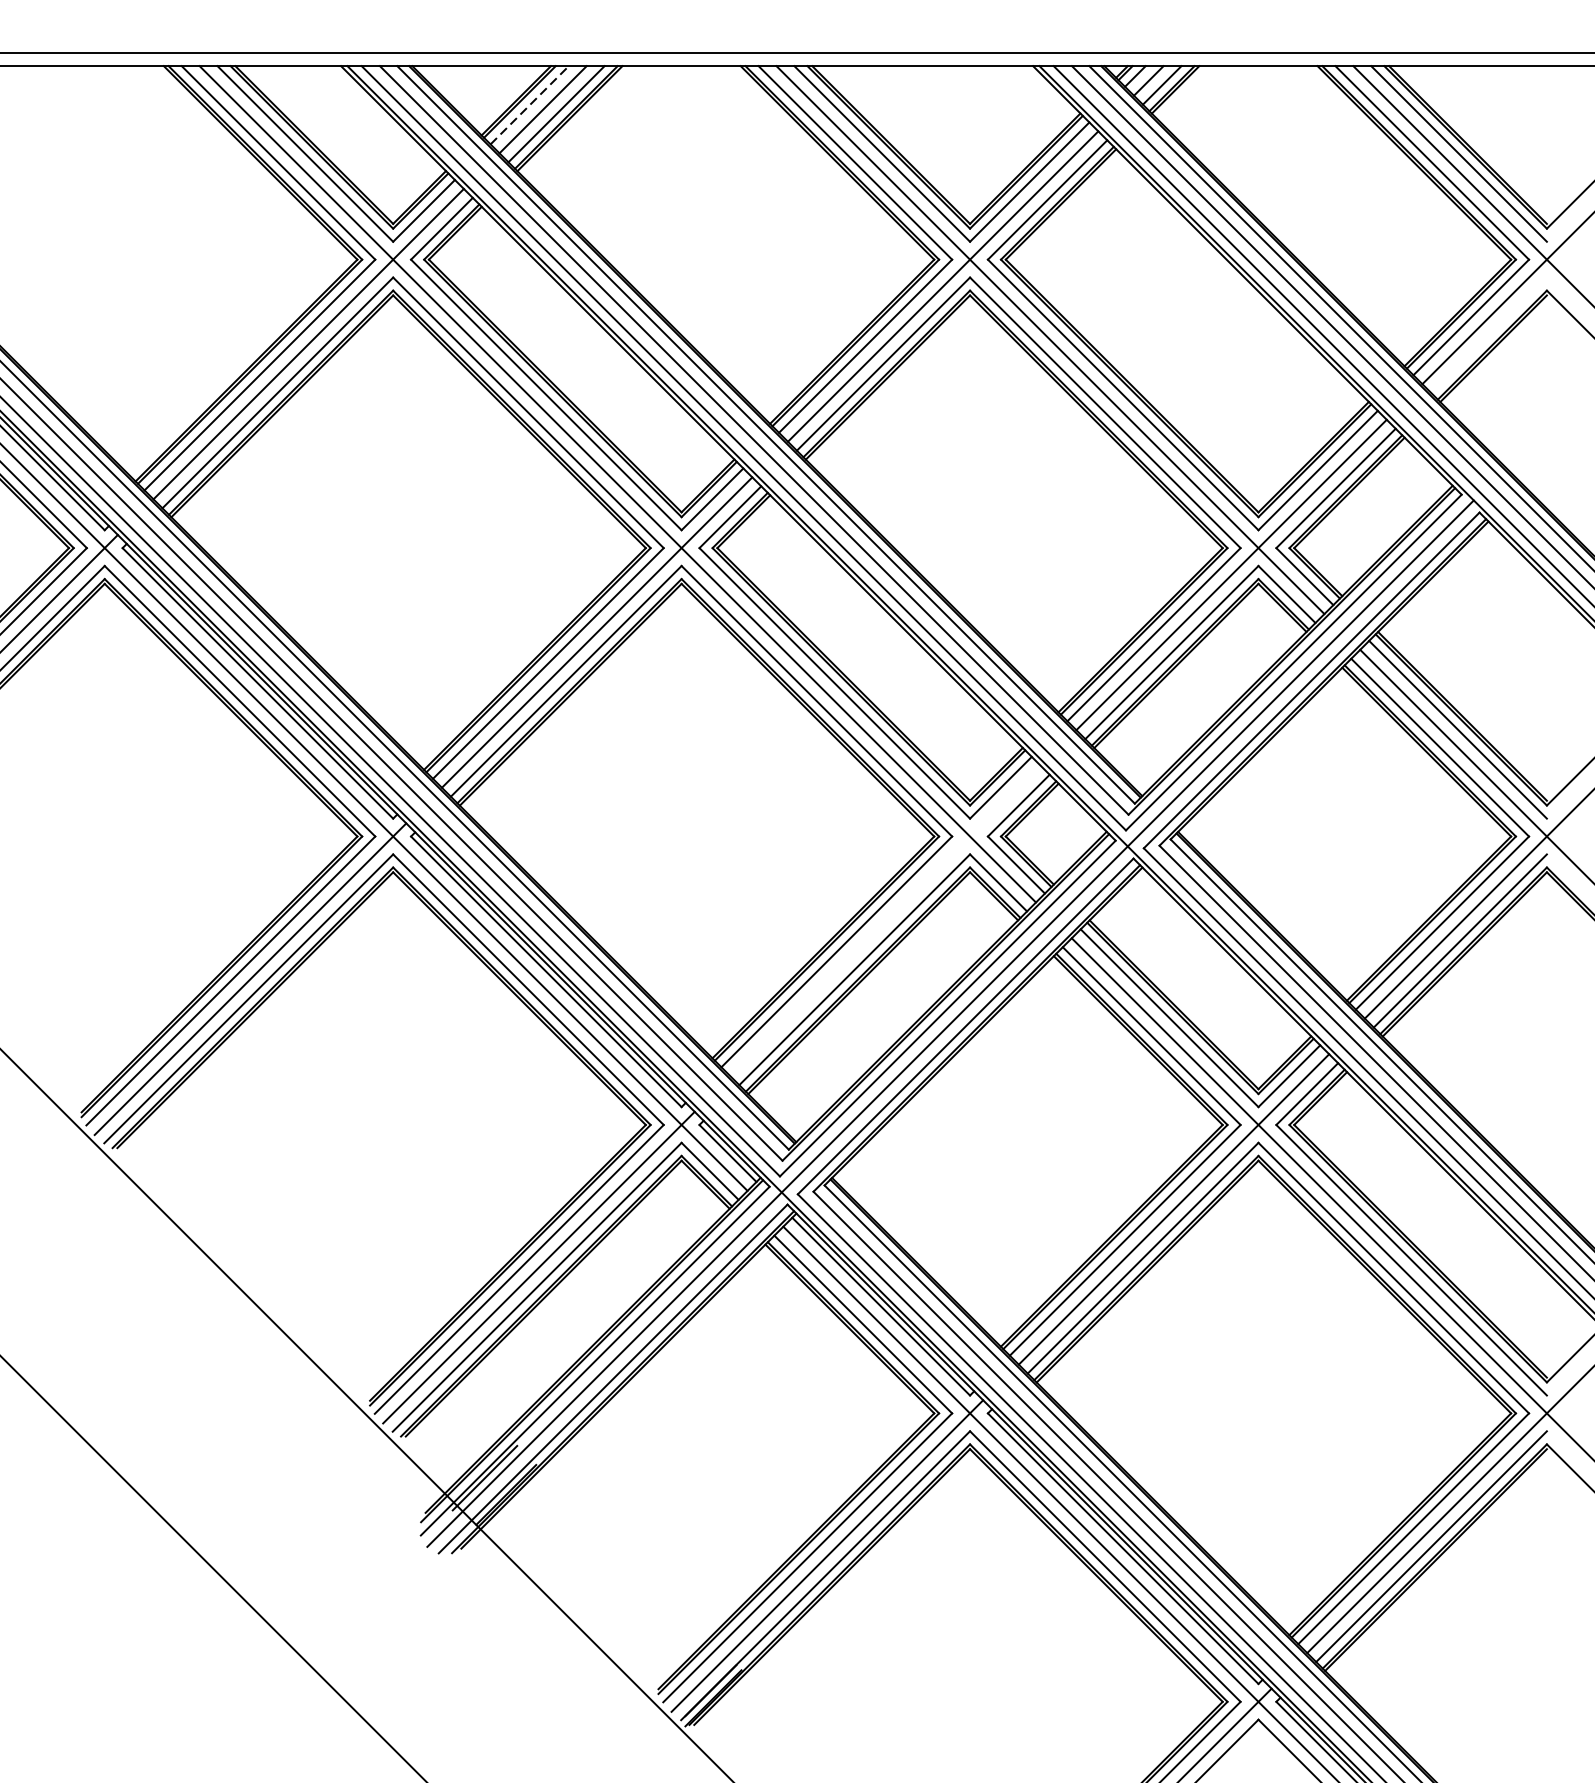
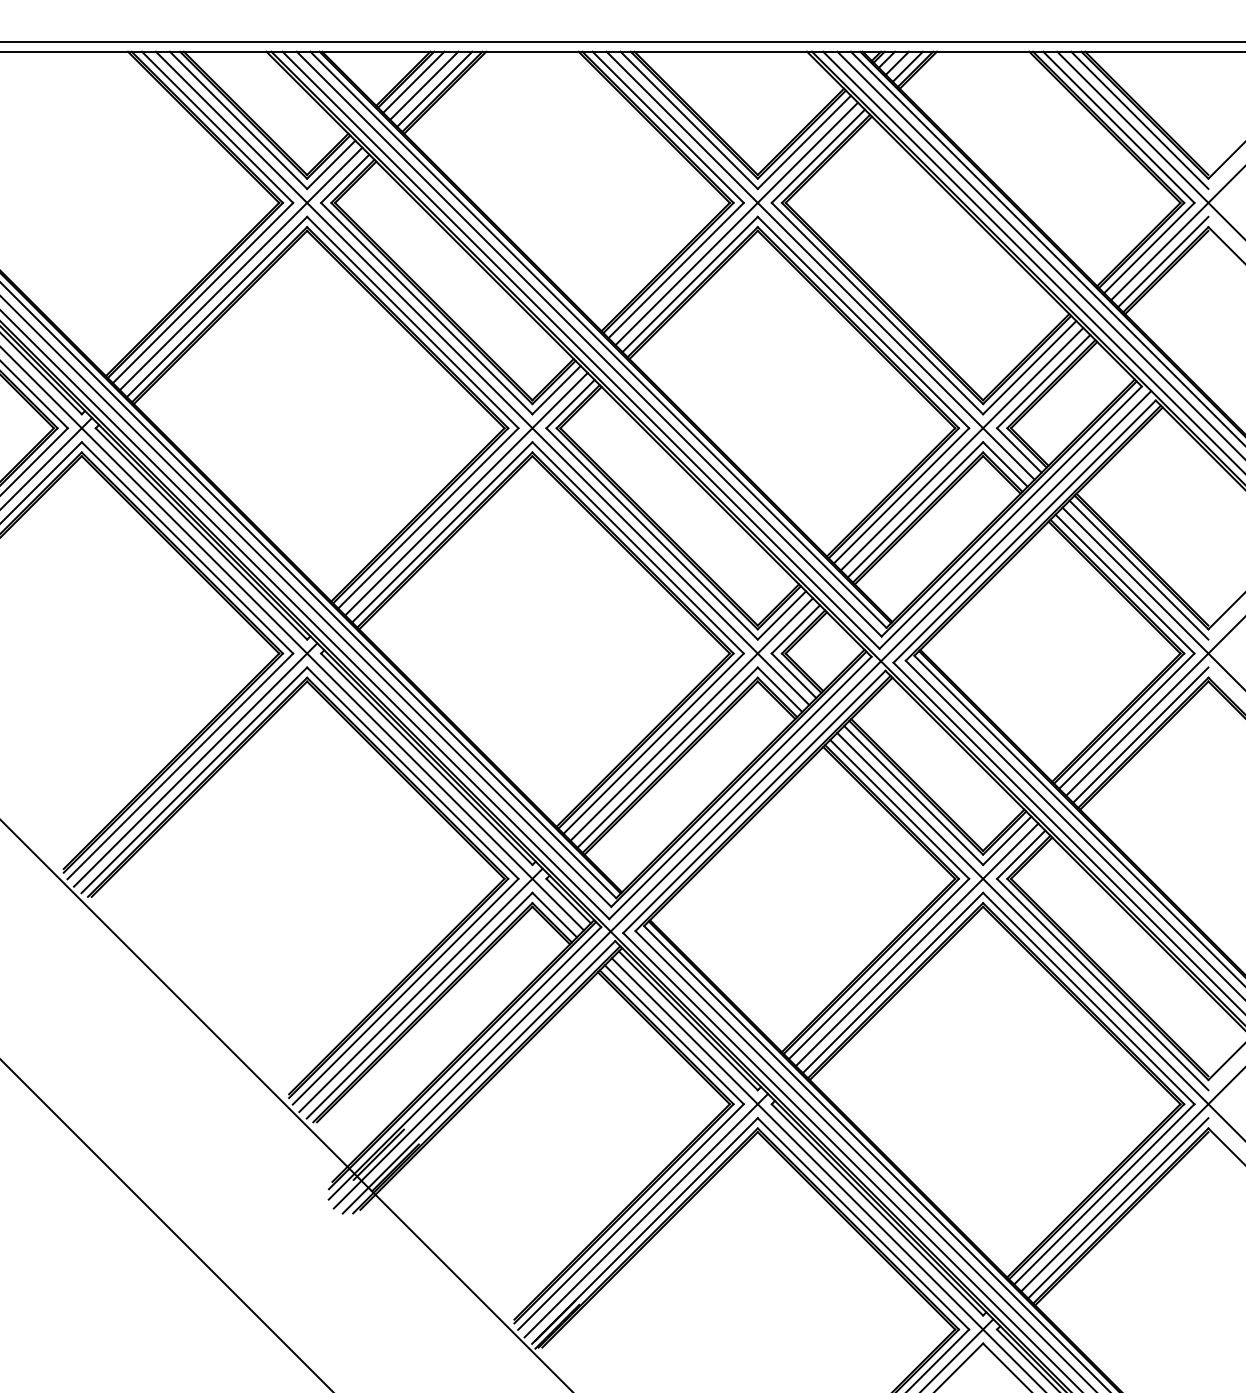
line: (530, 104) -> (414, 81), dashed -> solid
line: (1489, 334) -> (1163, 261), added
line: (885, 920) -> (691, 719), added

